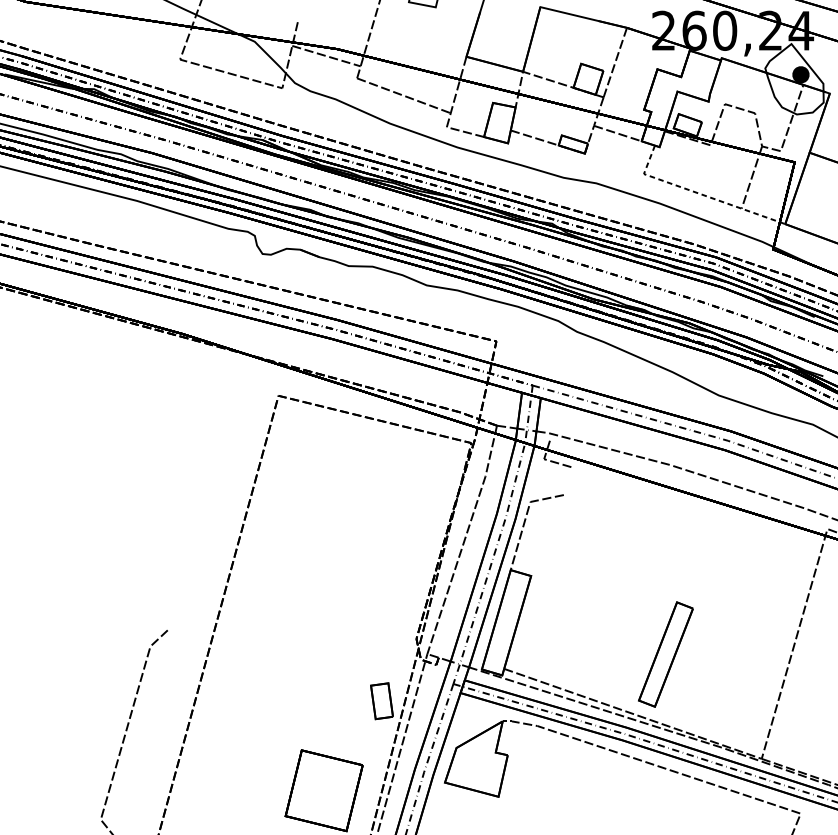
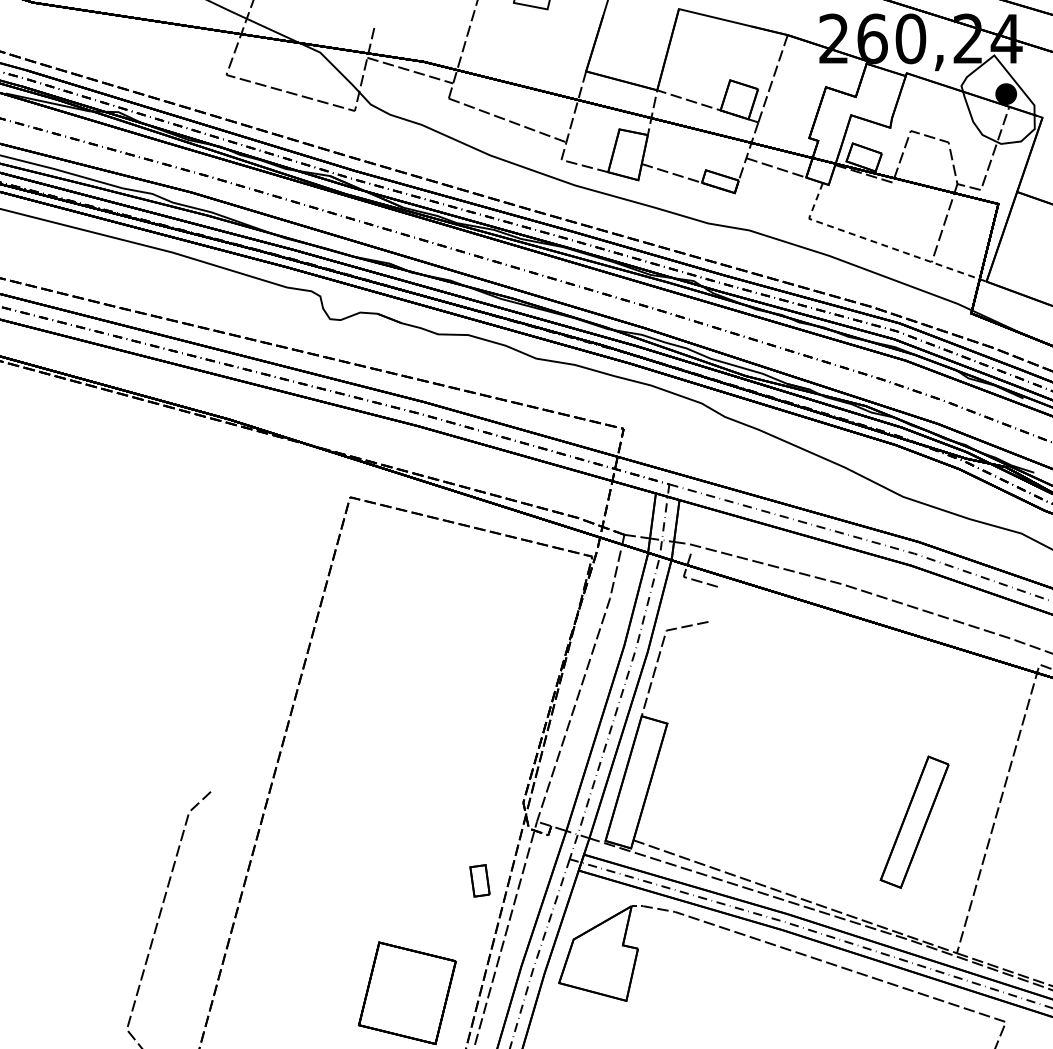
part: (665, 653) -> (914, 821), moved
part: (381, 700) -> (479, 880), size x0.7

